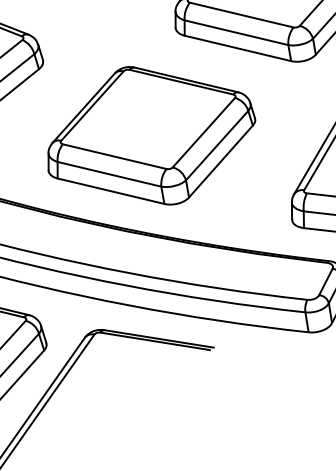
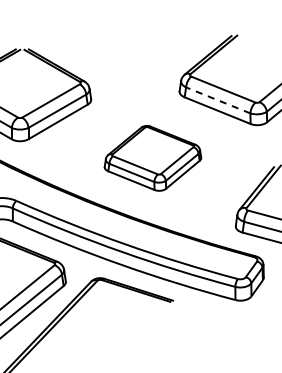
line: (236, 32) -> (218, 100), solid -> dashed
part: (149, 136) -> (152, 158), size x0.7

